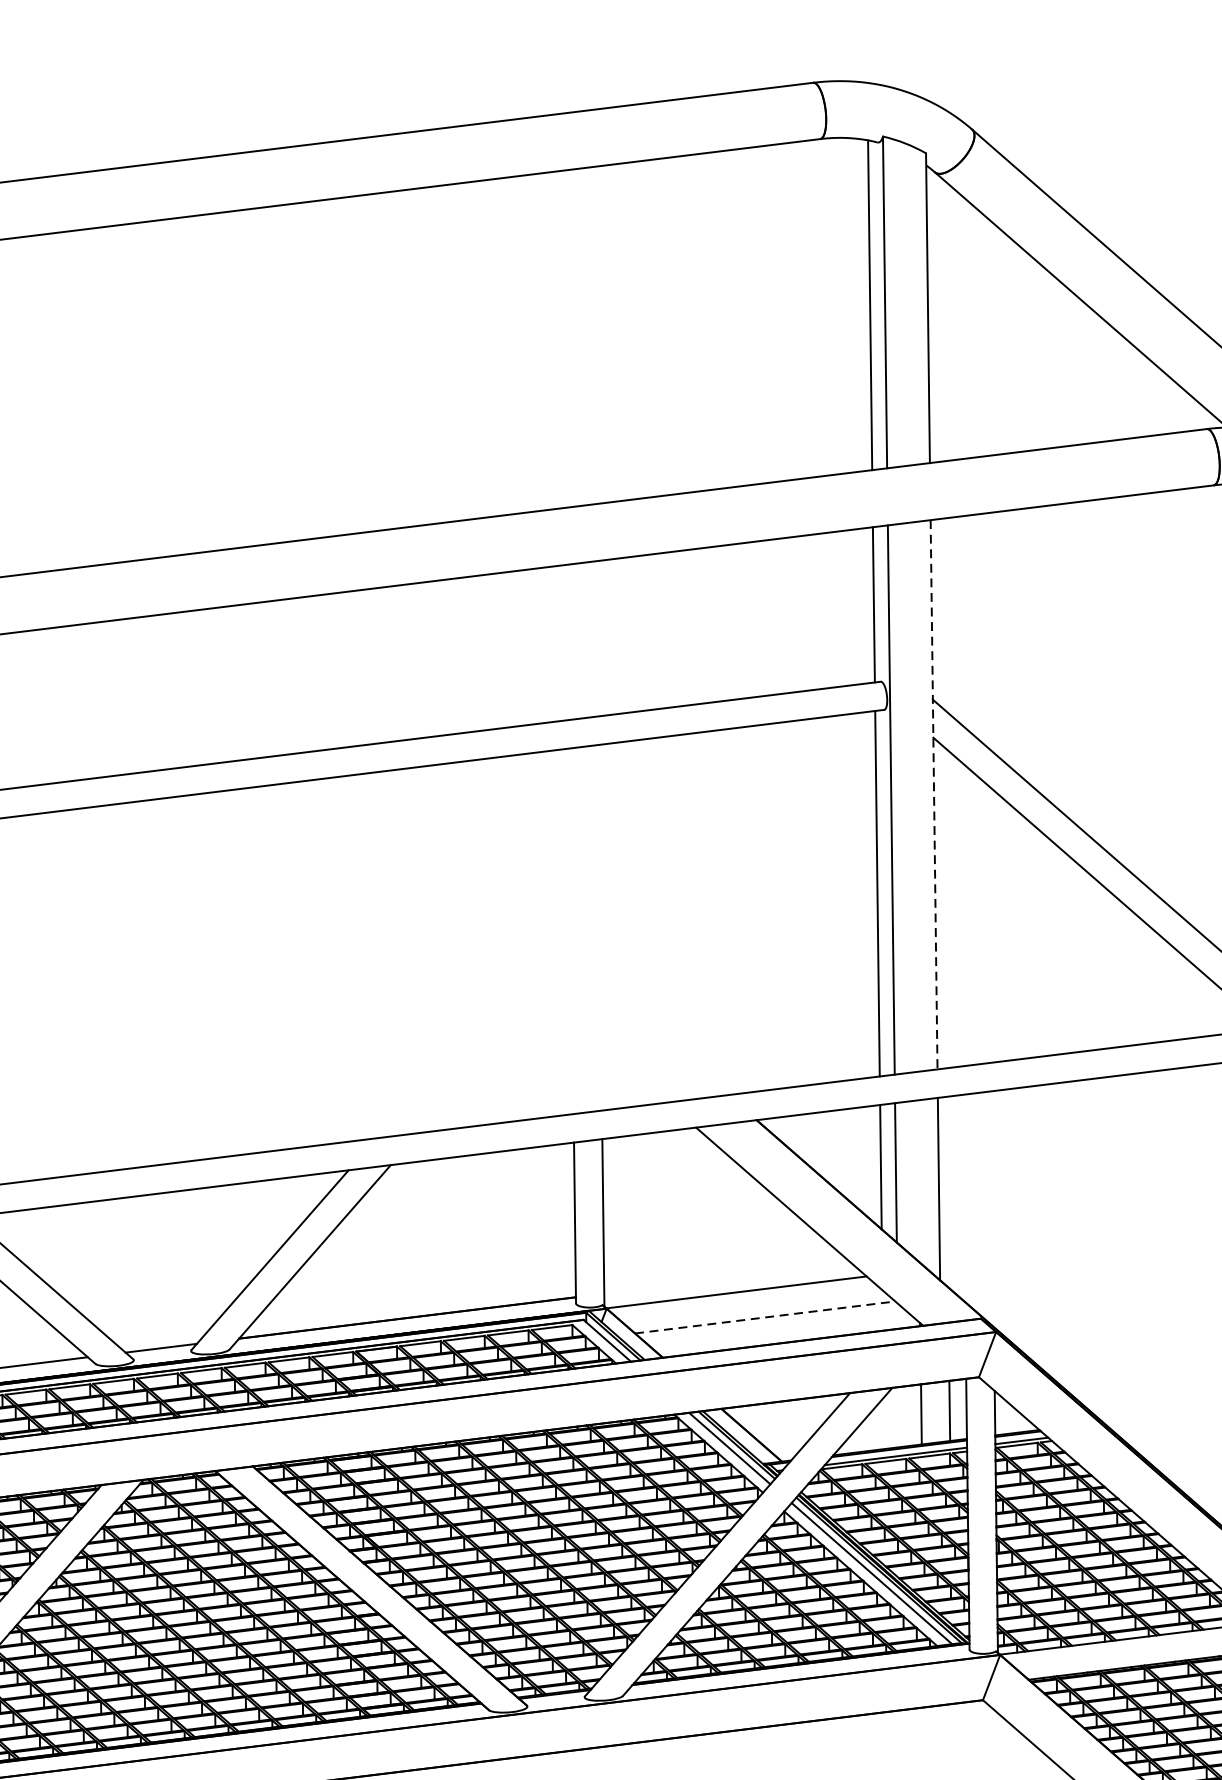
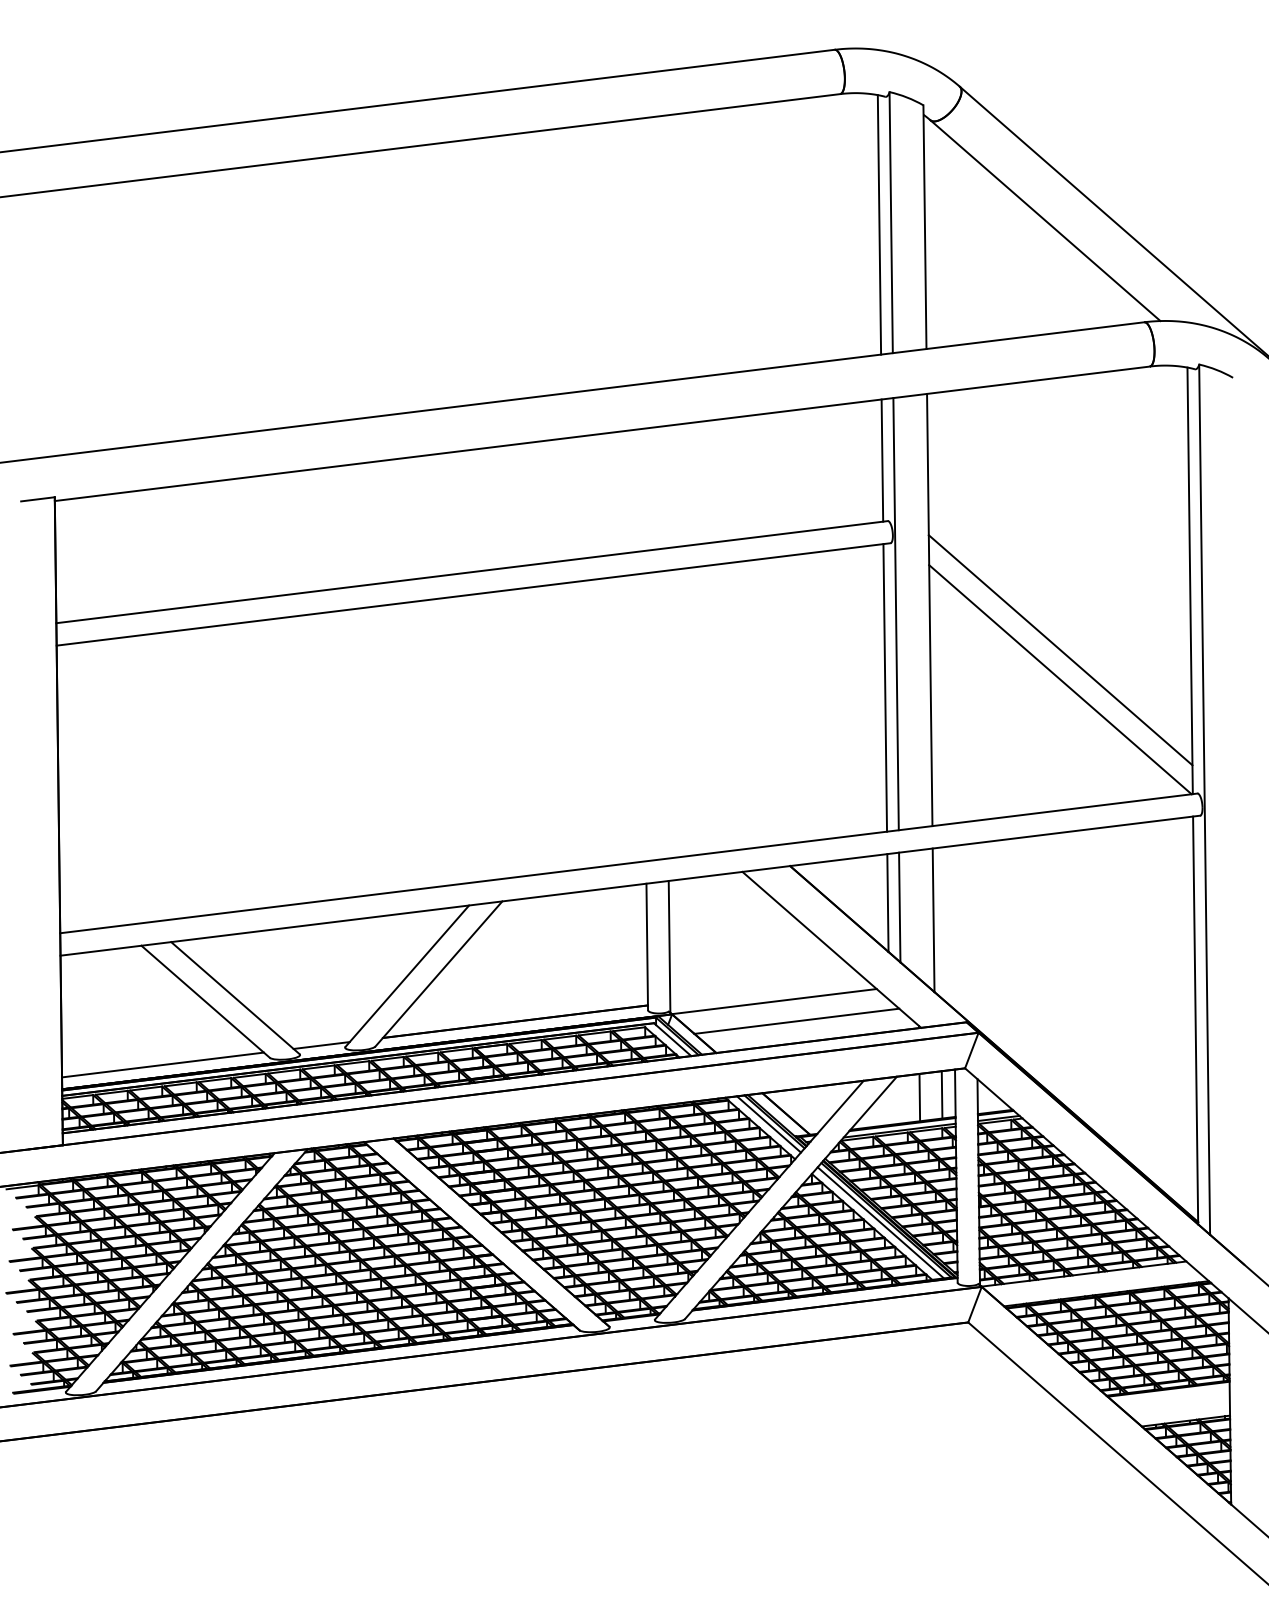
line: (933, 795) -> (929, 610), dashed -> solid
line: (765, 1317) -> (797, 1021), dashed -> solid

